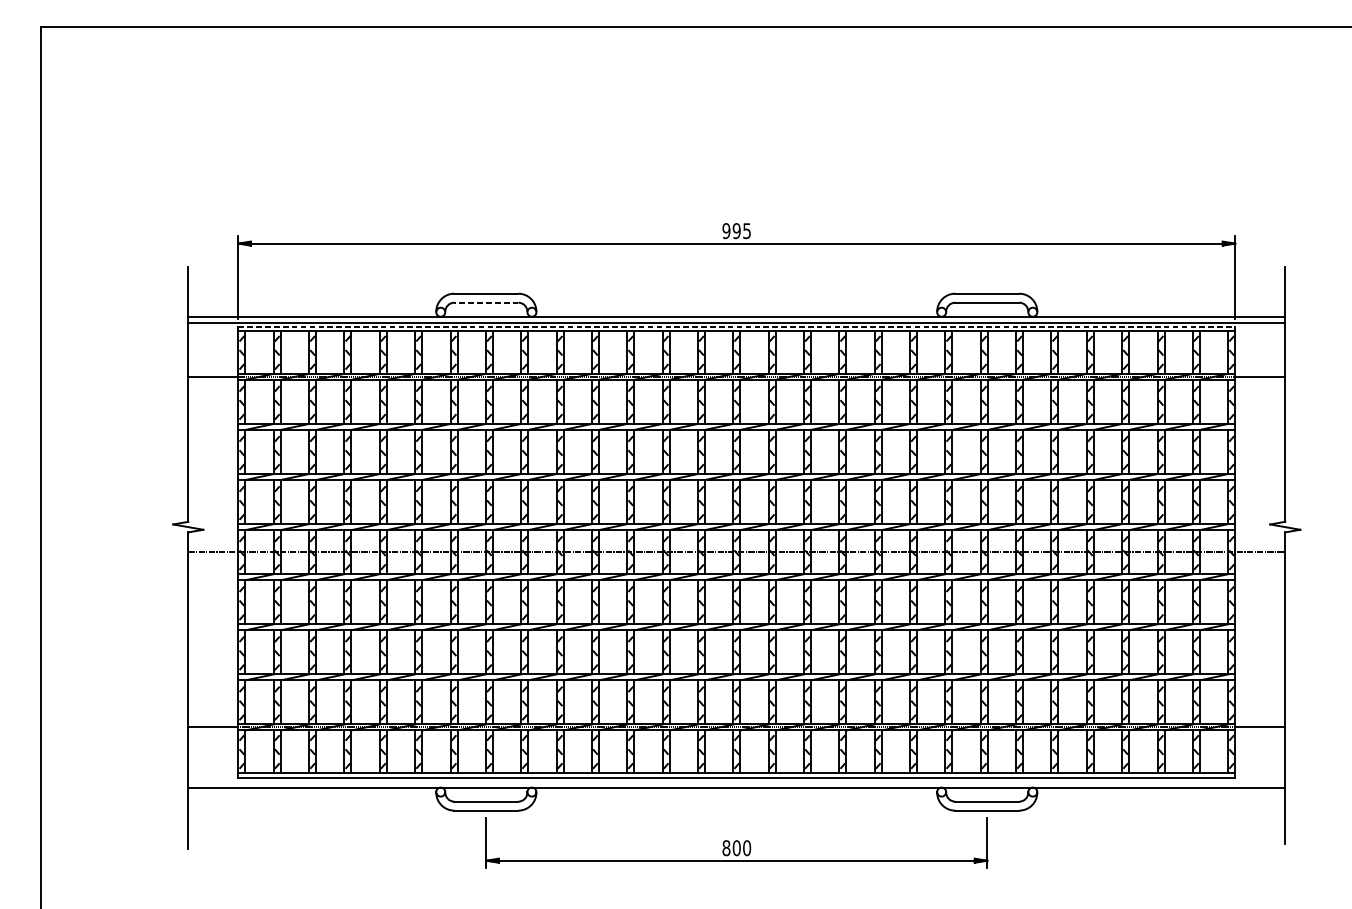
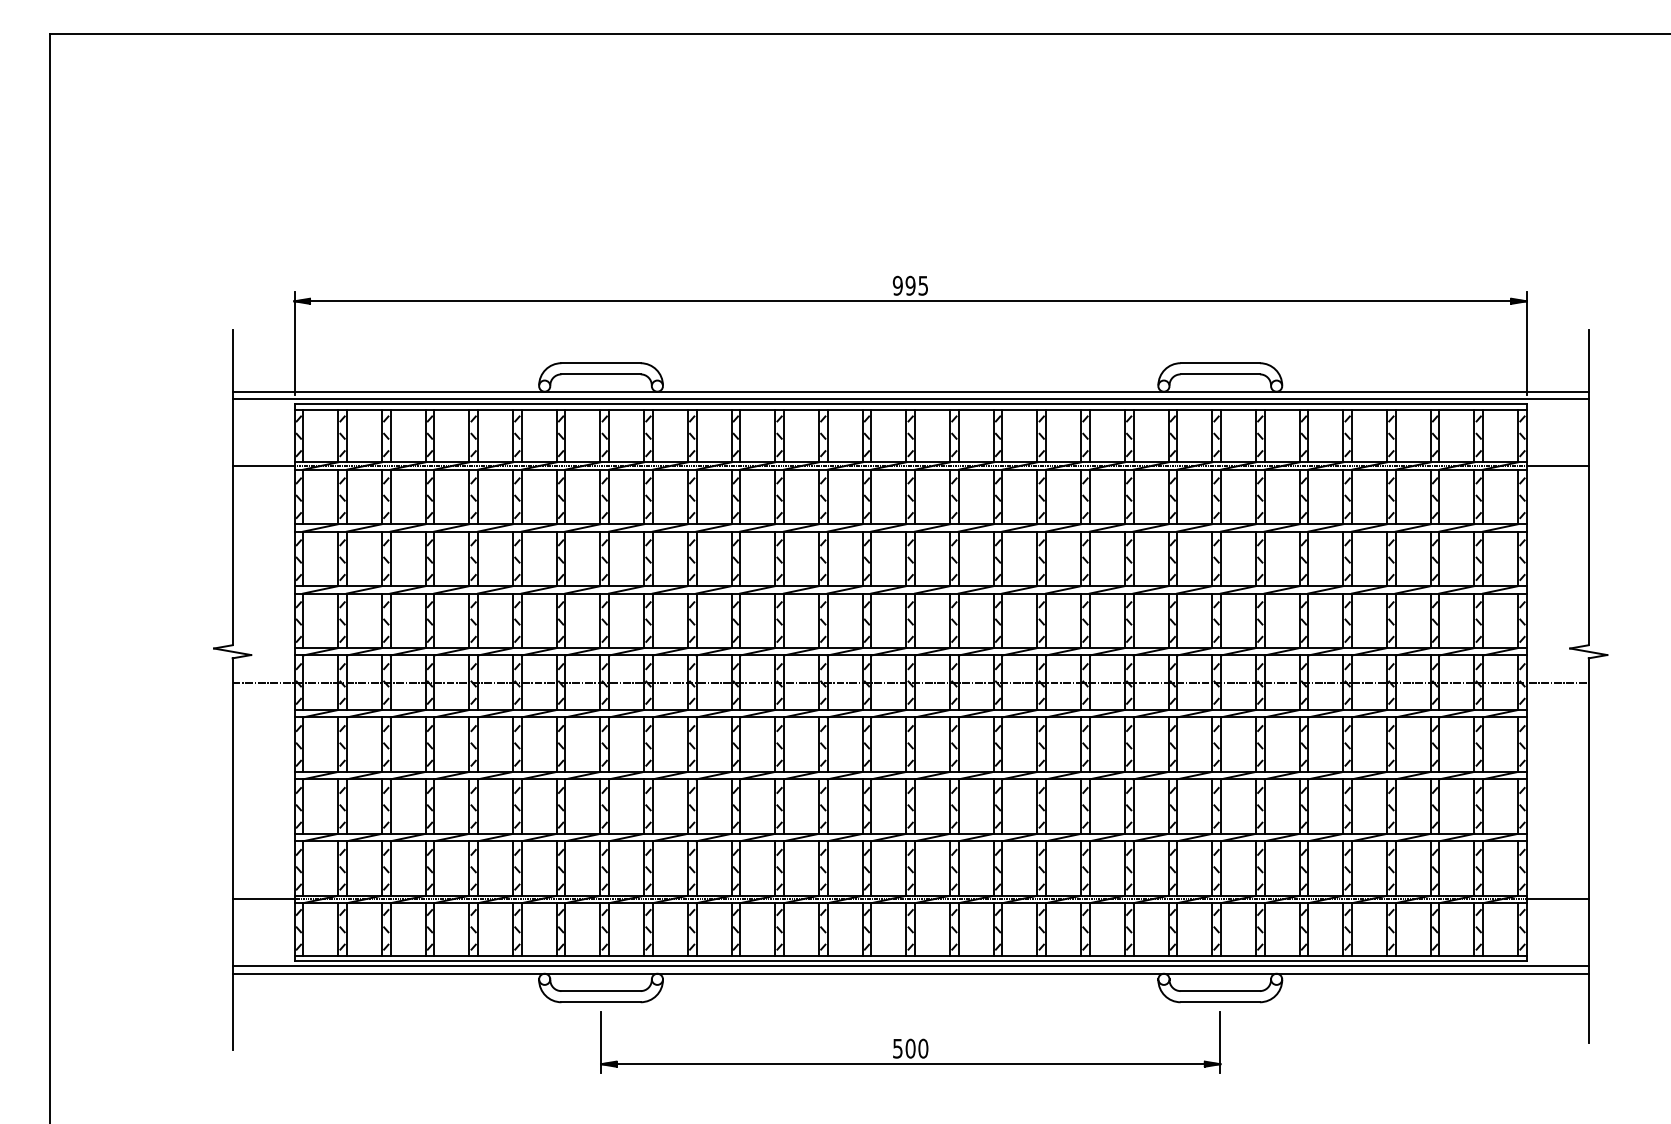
line: (486, 302) -> (601, 374), dashed -> solid
line: (737, 327) -> (911, 404), dashed -> solid
line: (736, 781) -> (910, 966), added
text: (726, 848) -> (897, 1048), 800 -> 500

